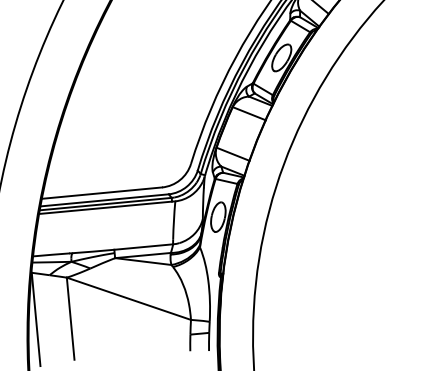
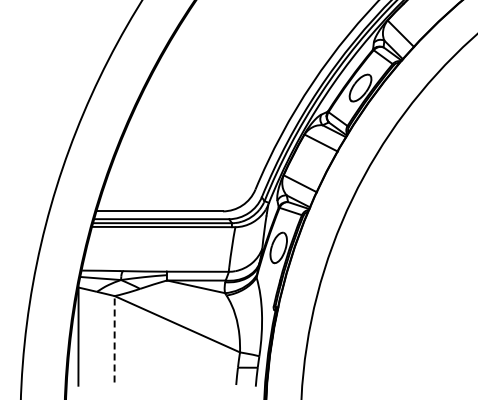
line: (70, 317) -> (114, 338), solid -> dashed

